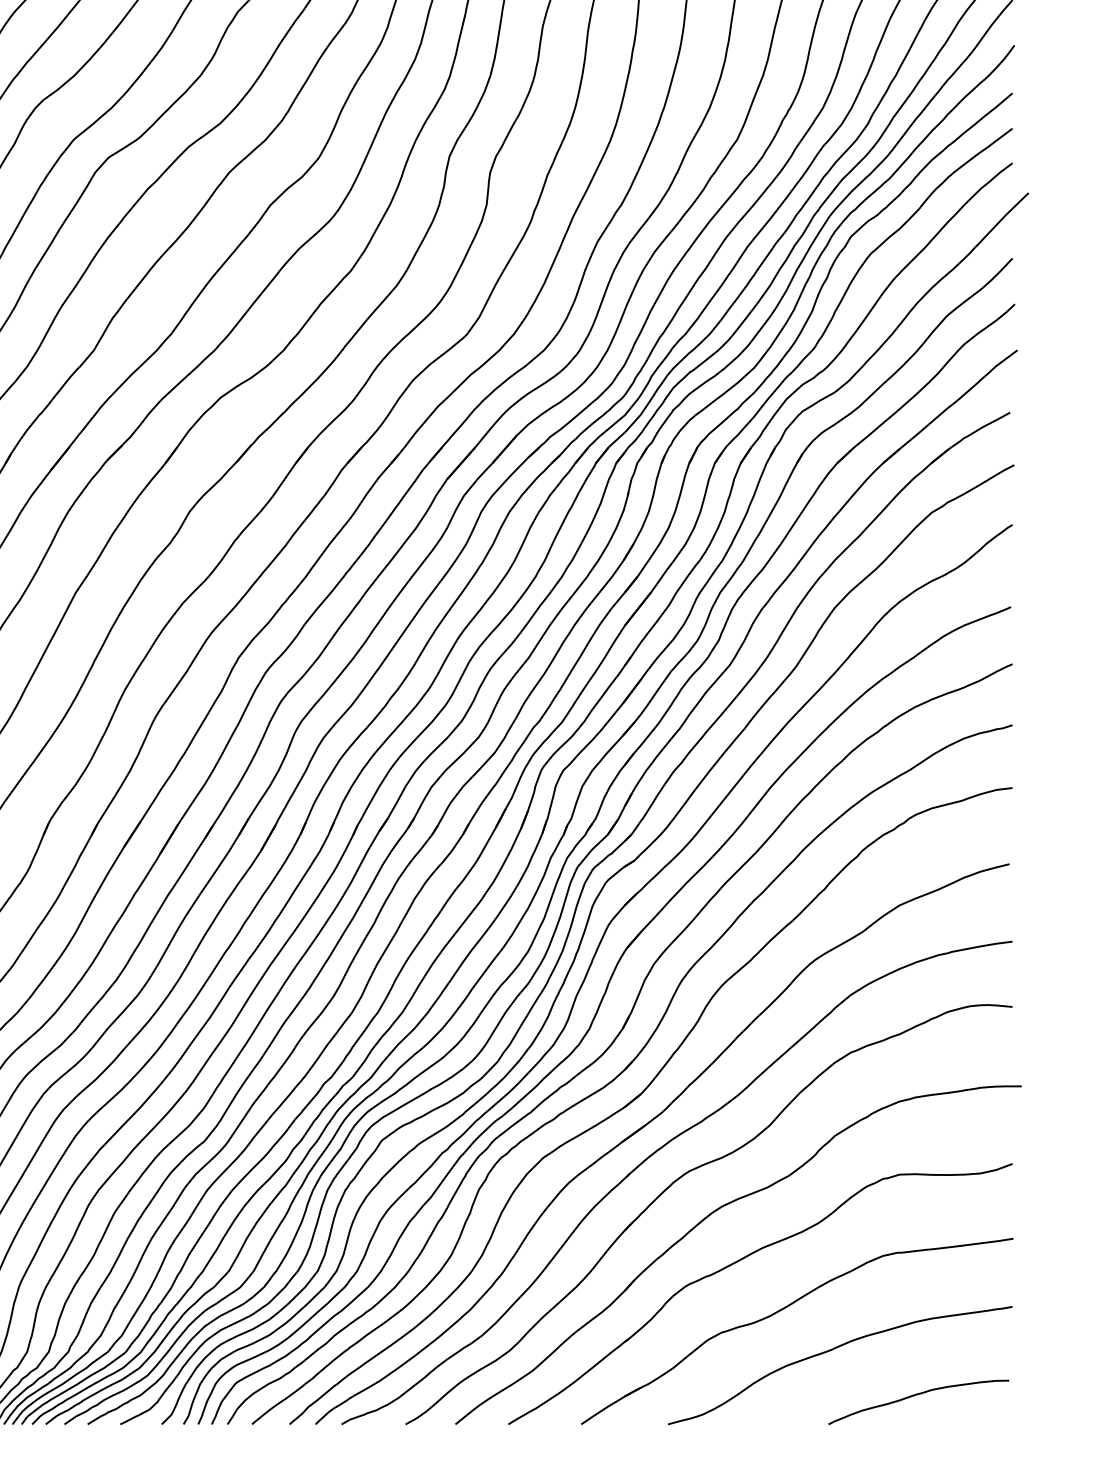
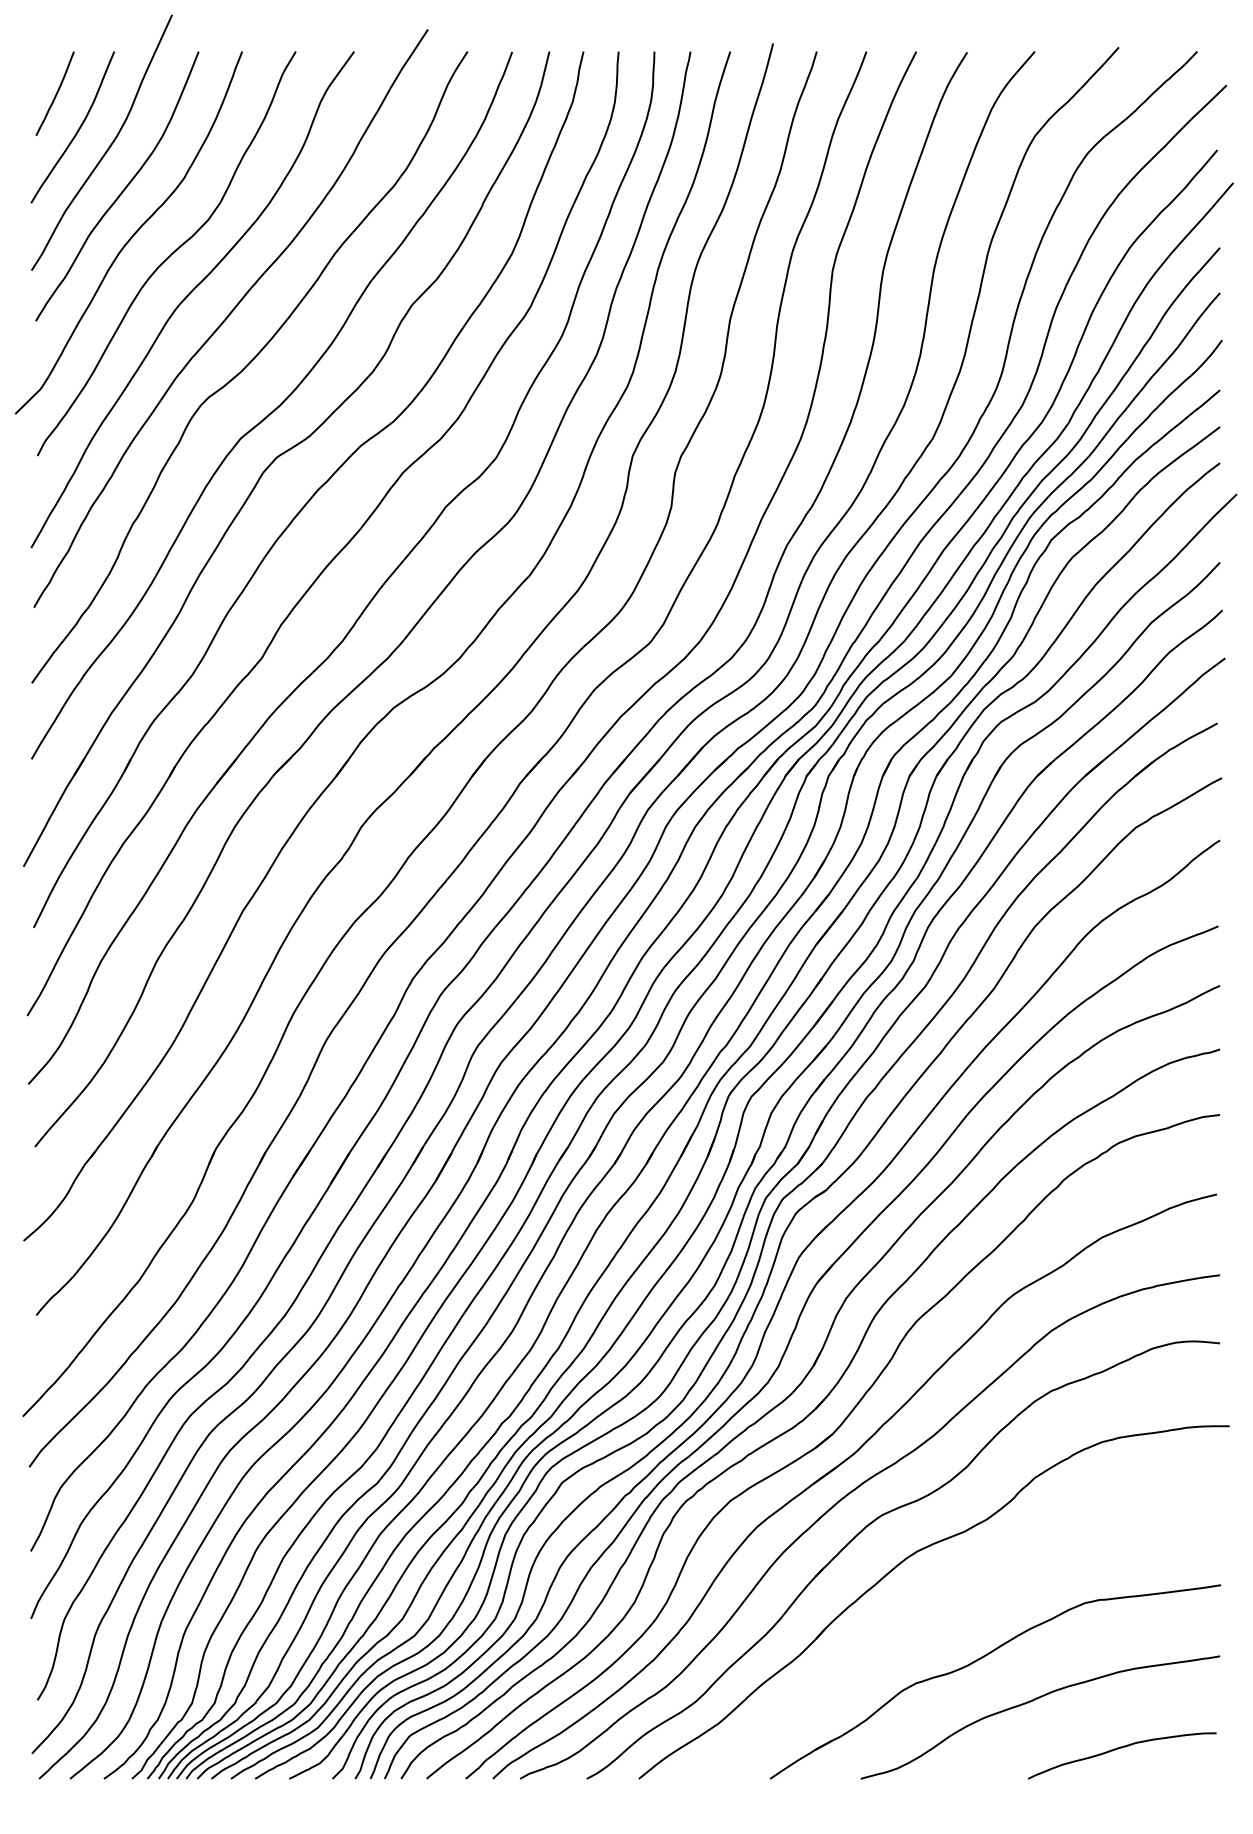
part: (742, 1260) -> (938, 1607), removed

